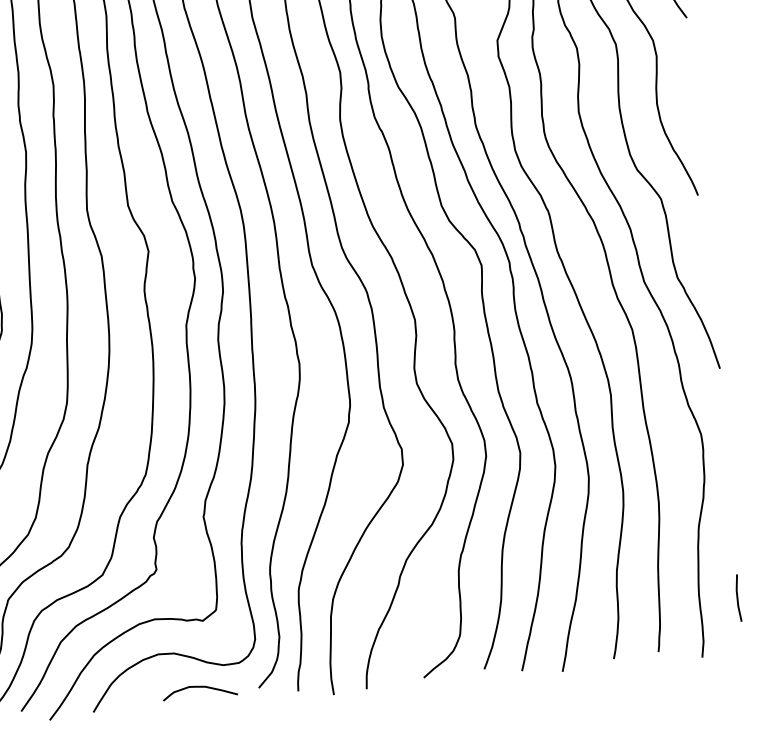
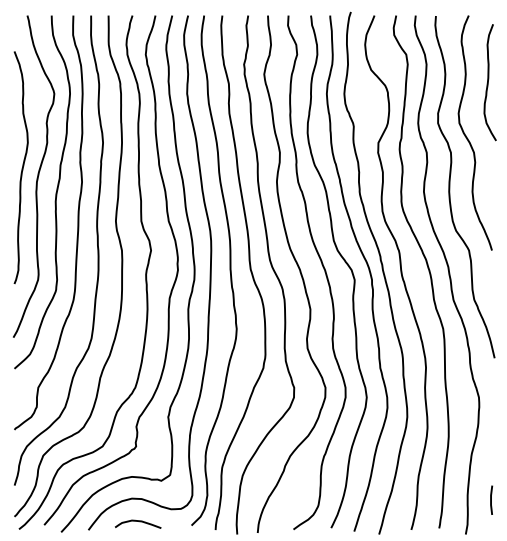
curve: (201, 688) -> (139, 522), moved

